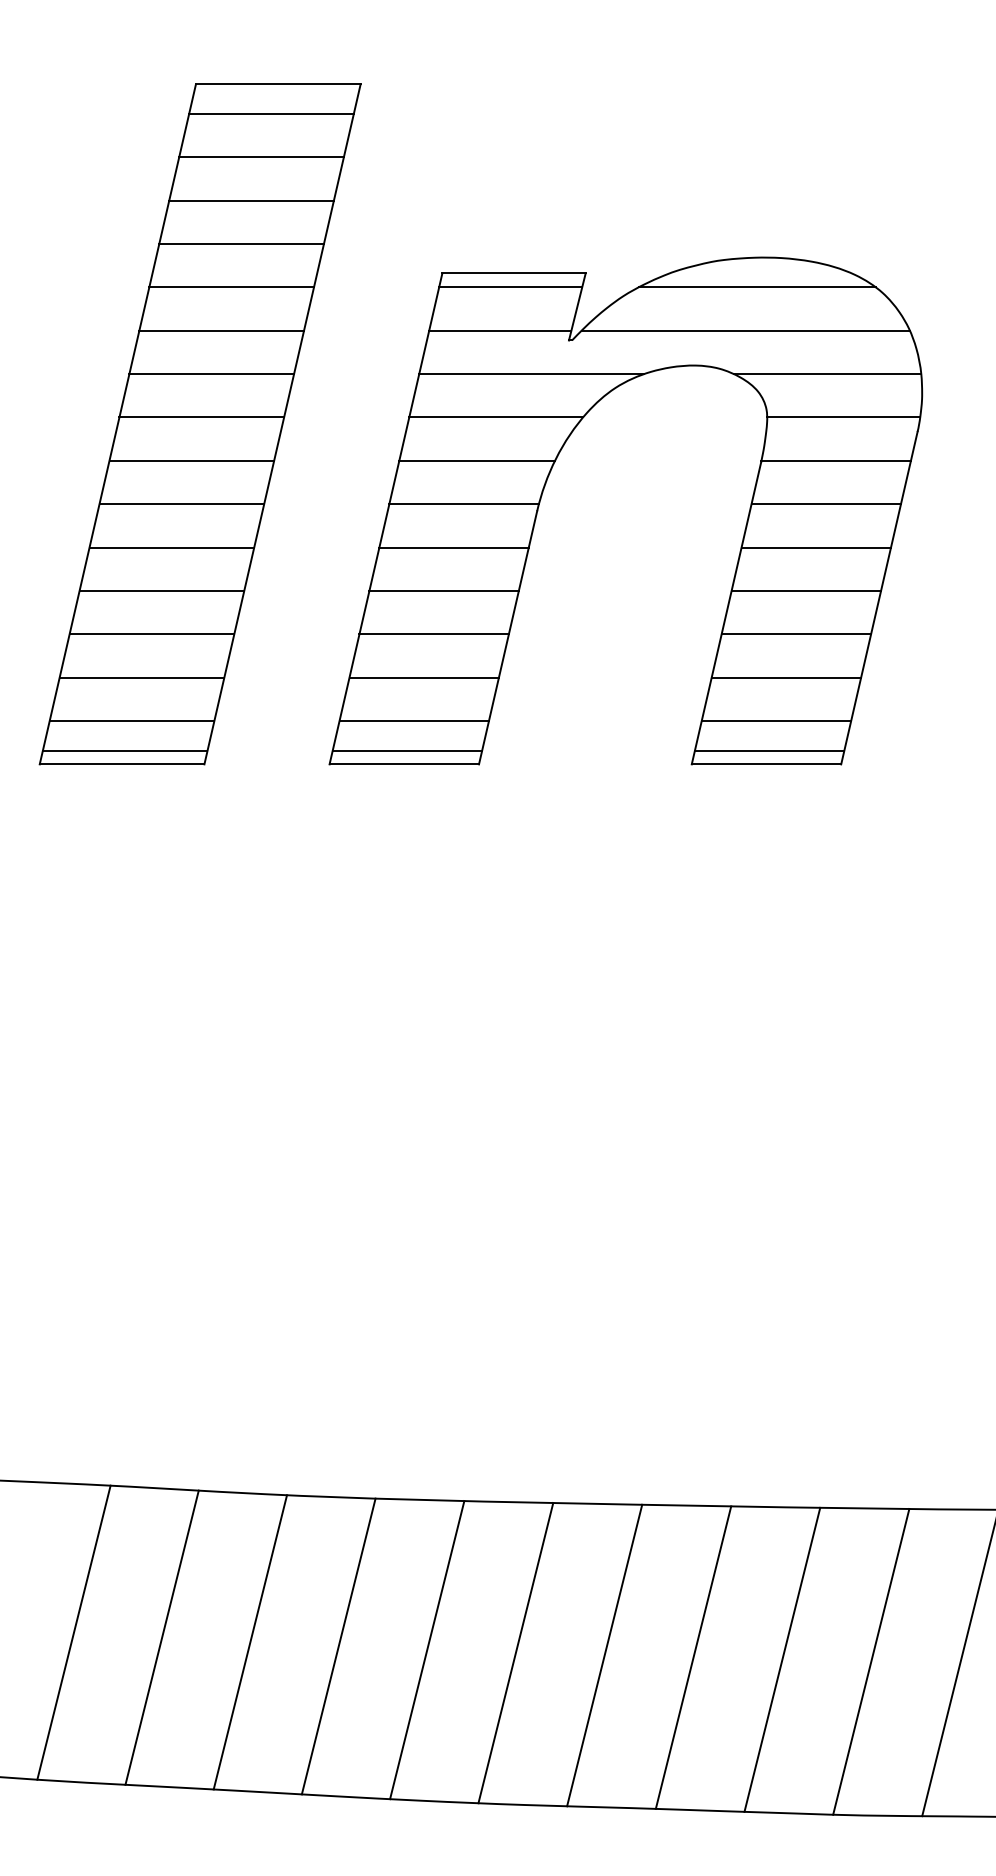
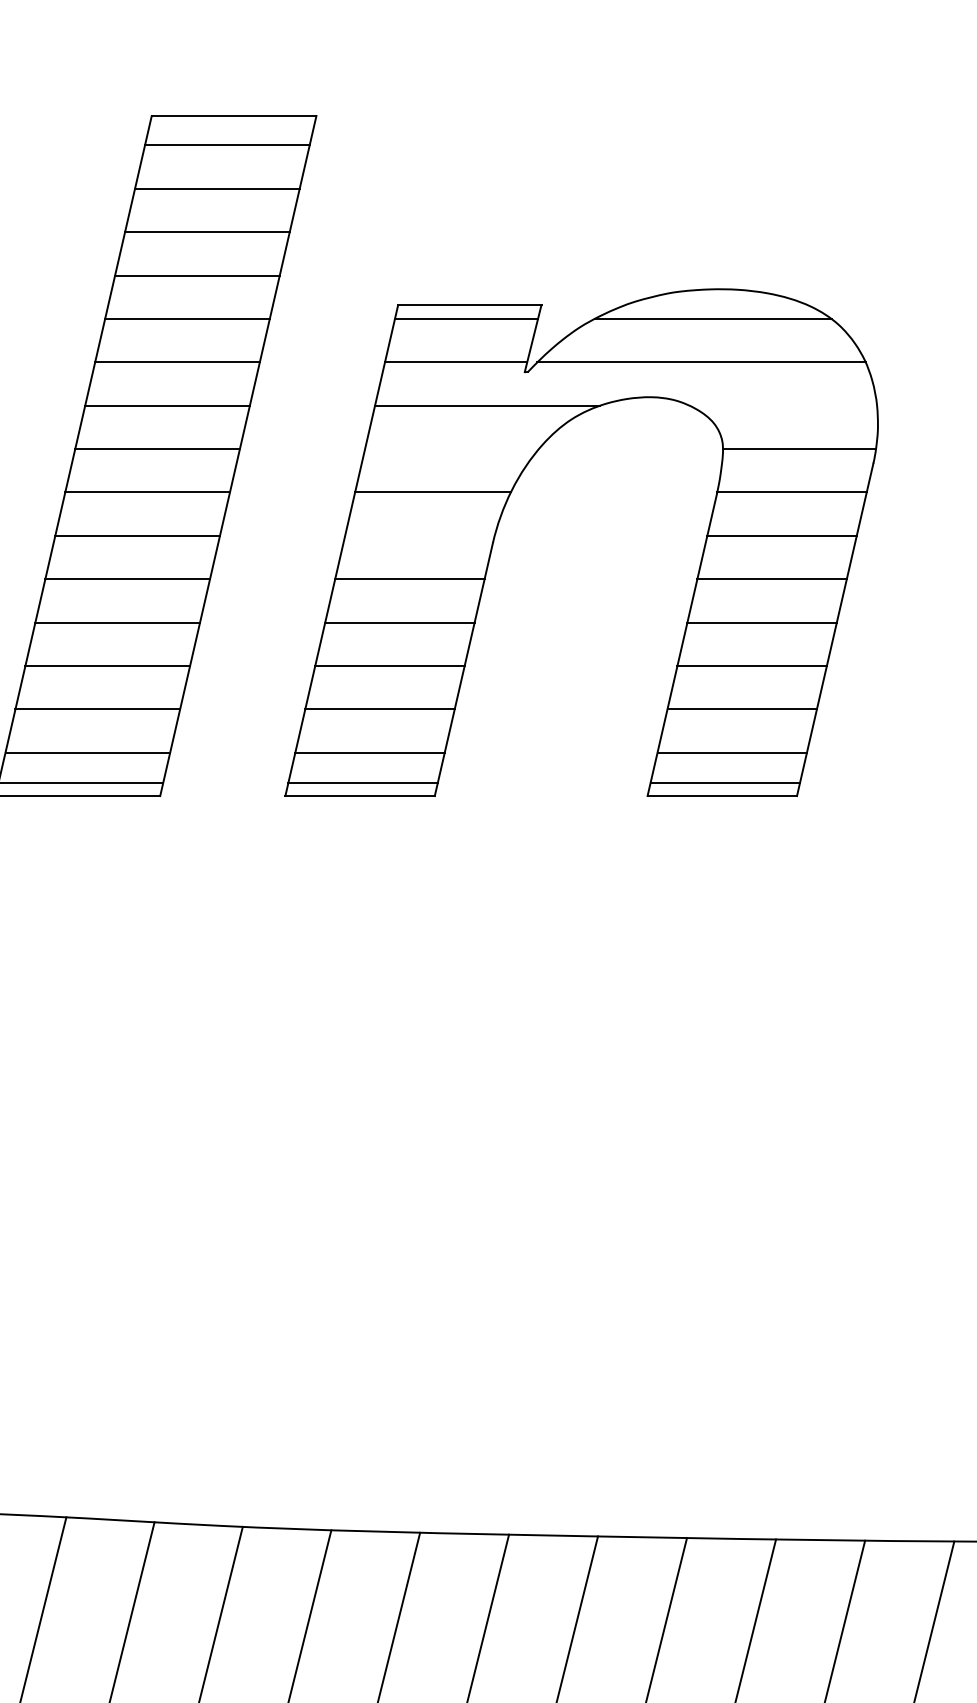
line: (827, 374) -> (783, 406), removed
line: (496, 417) -> (452, 449), removed
line: (463, 504) -> (419, 536), removed

